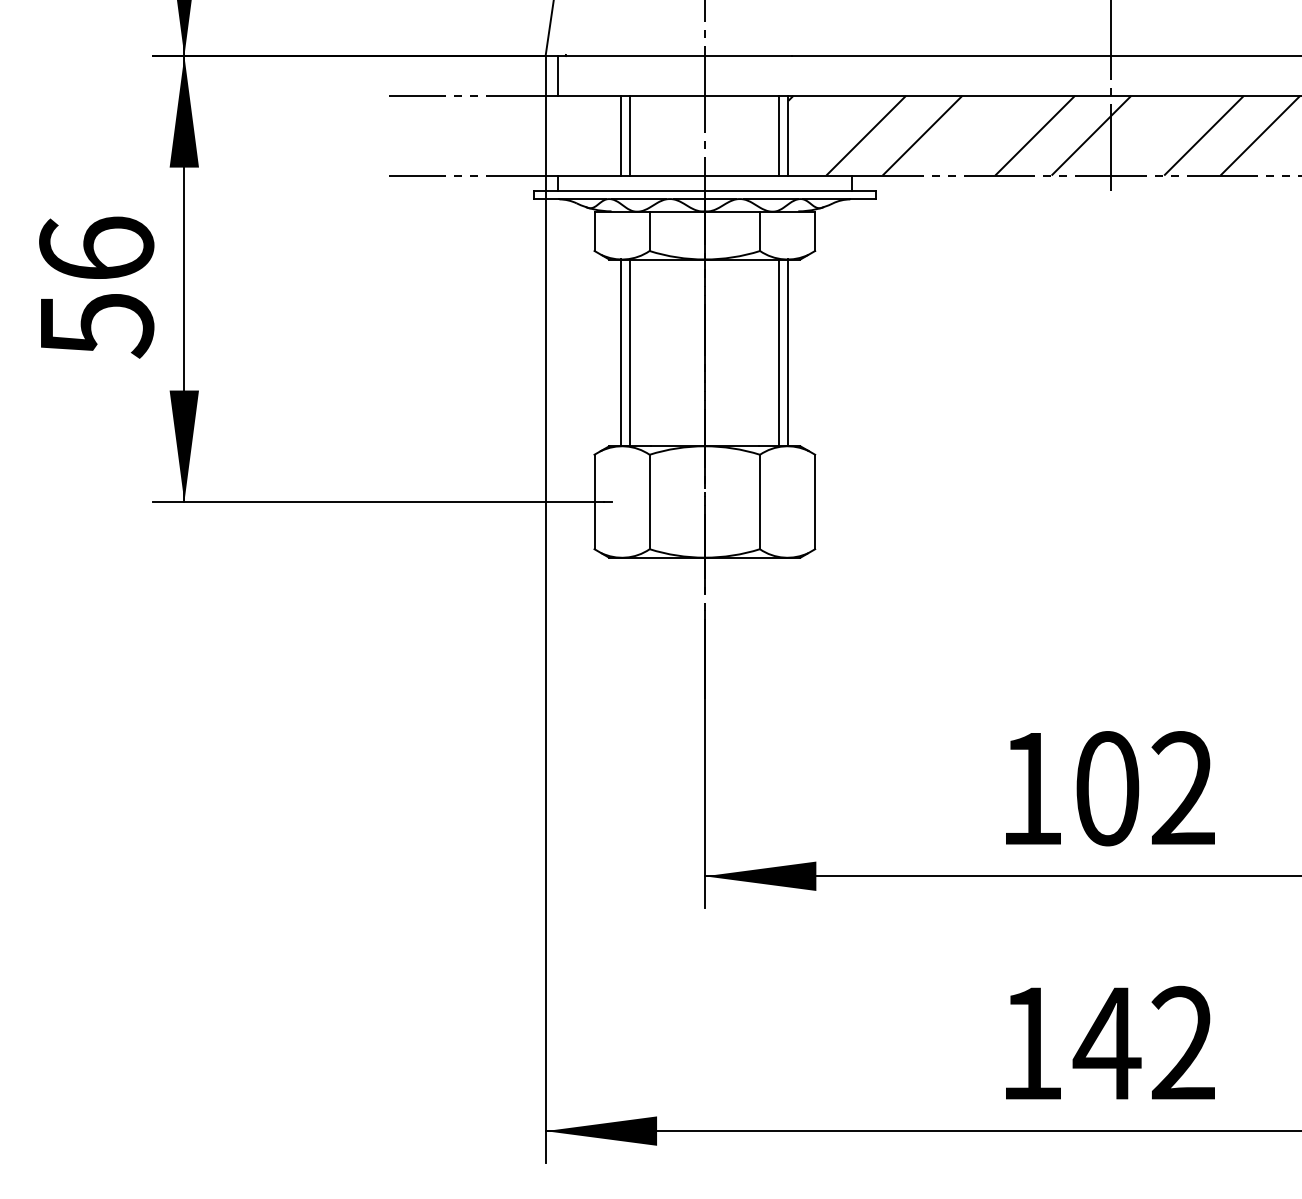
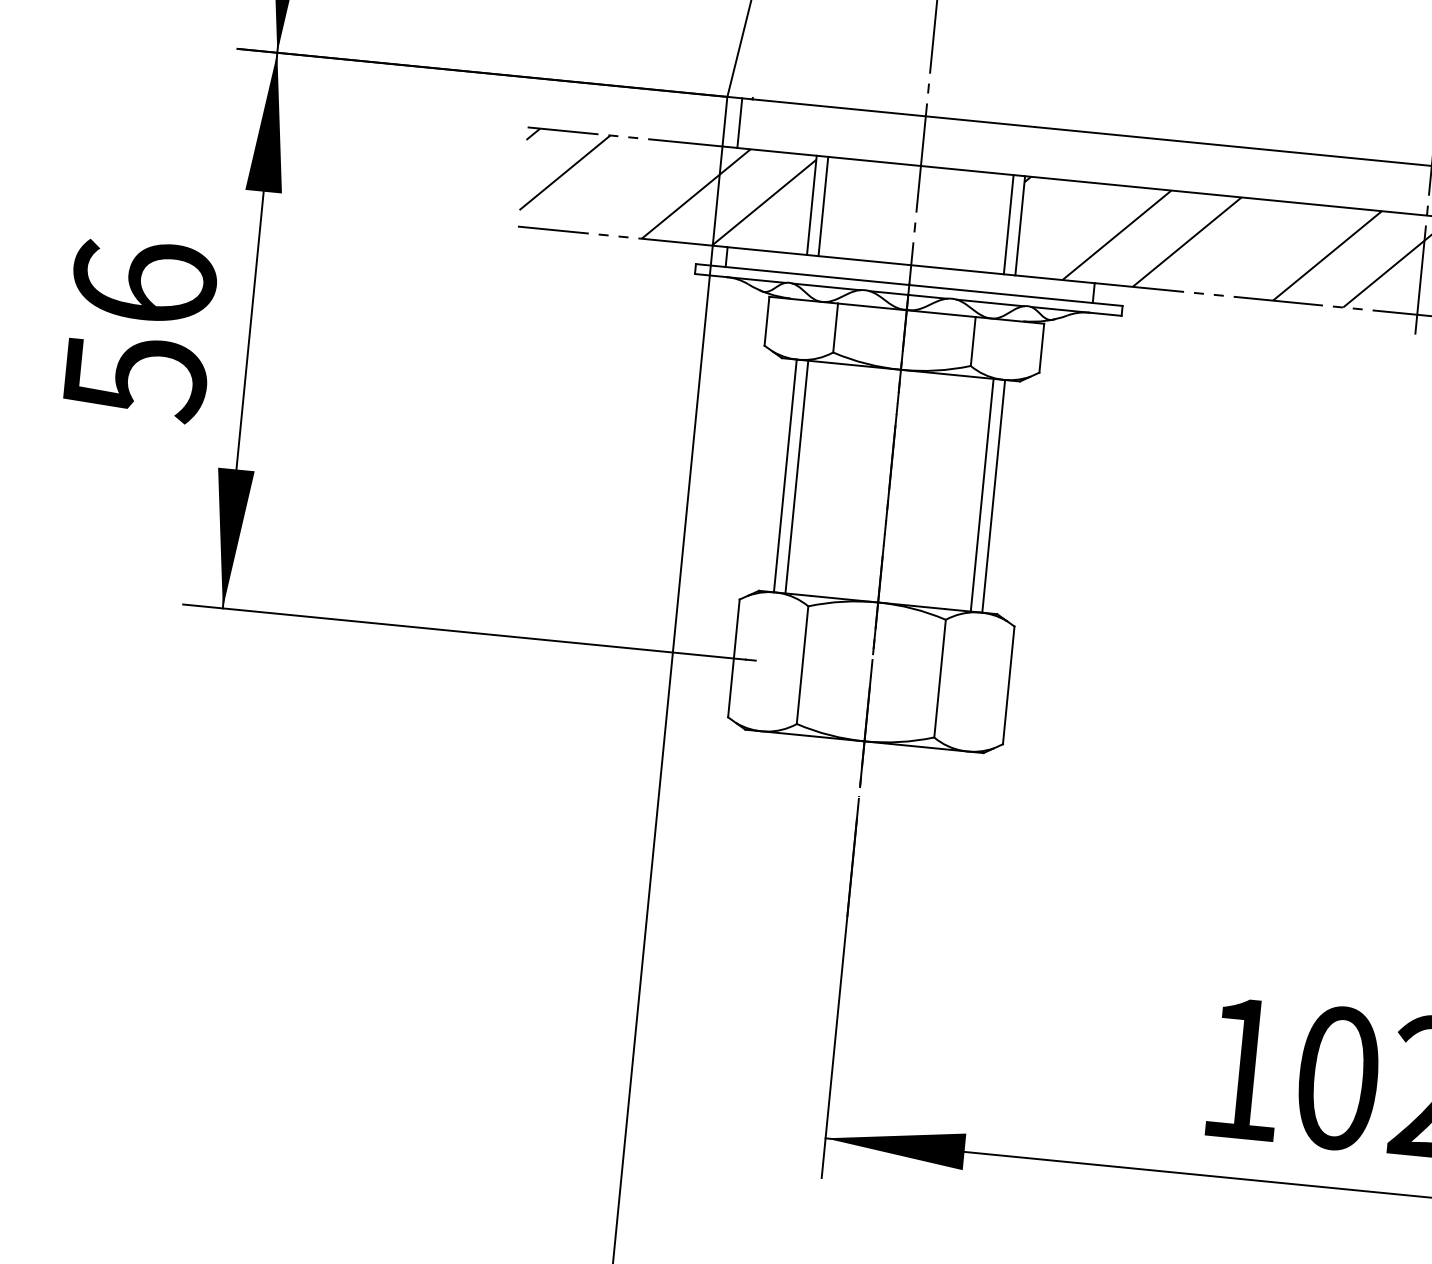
hatch: (505, 135) -> (667, 190), added

